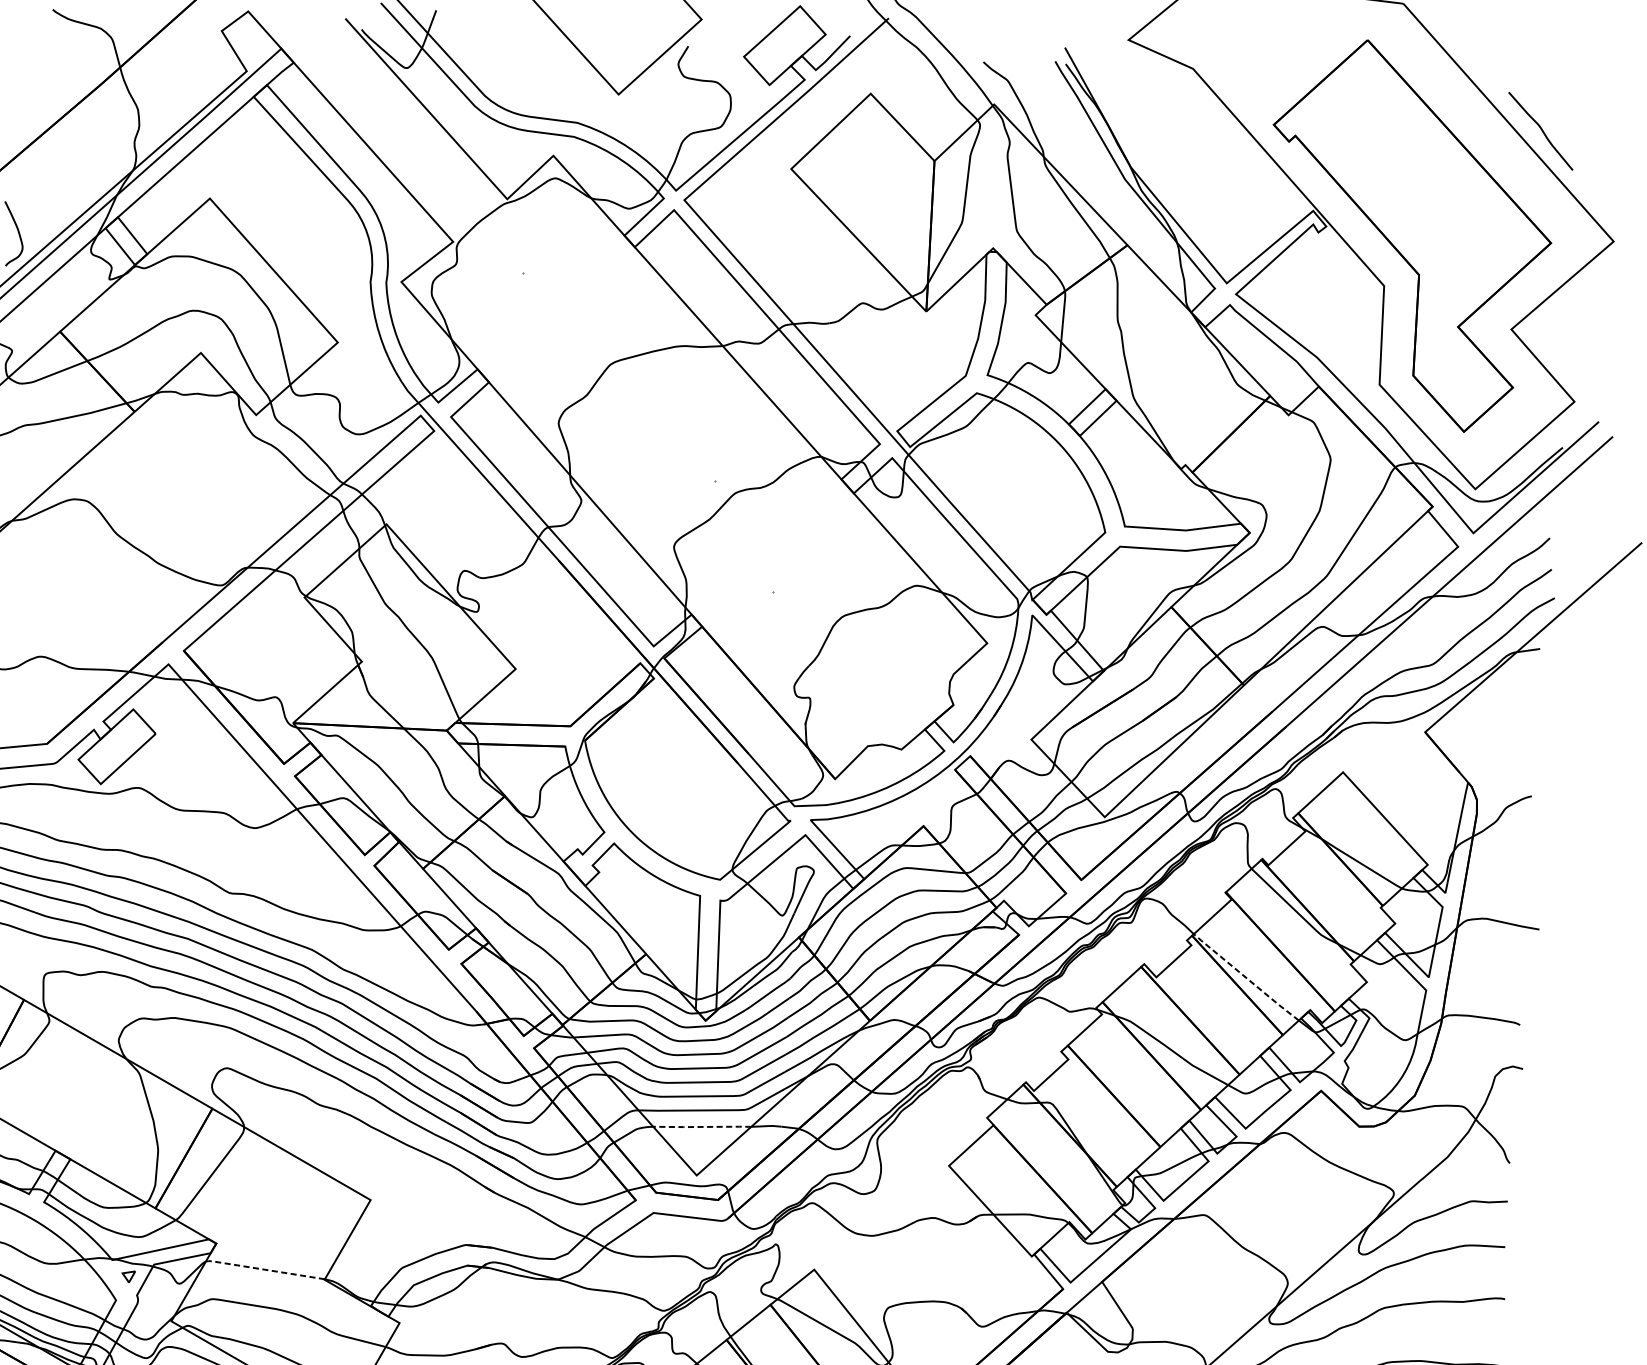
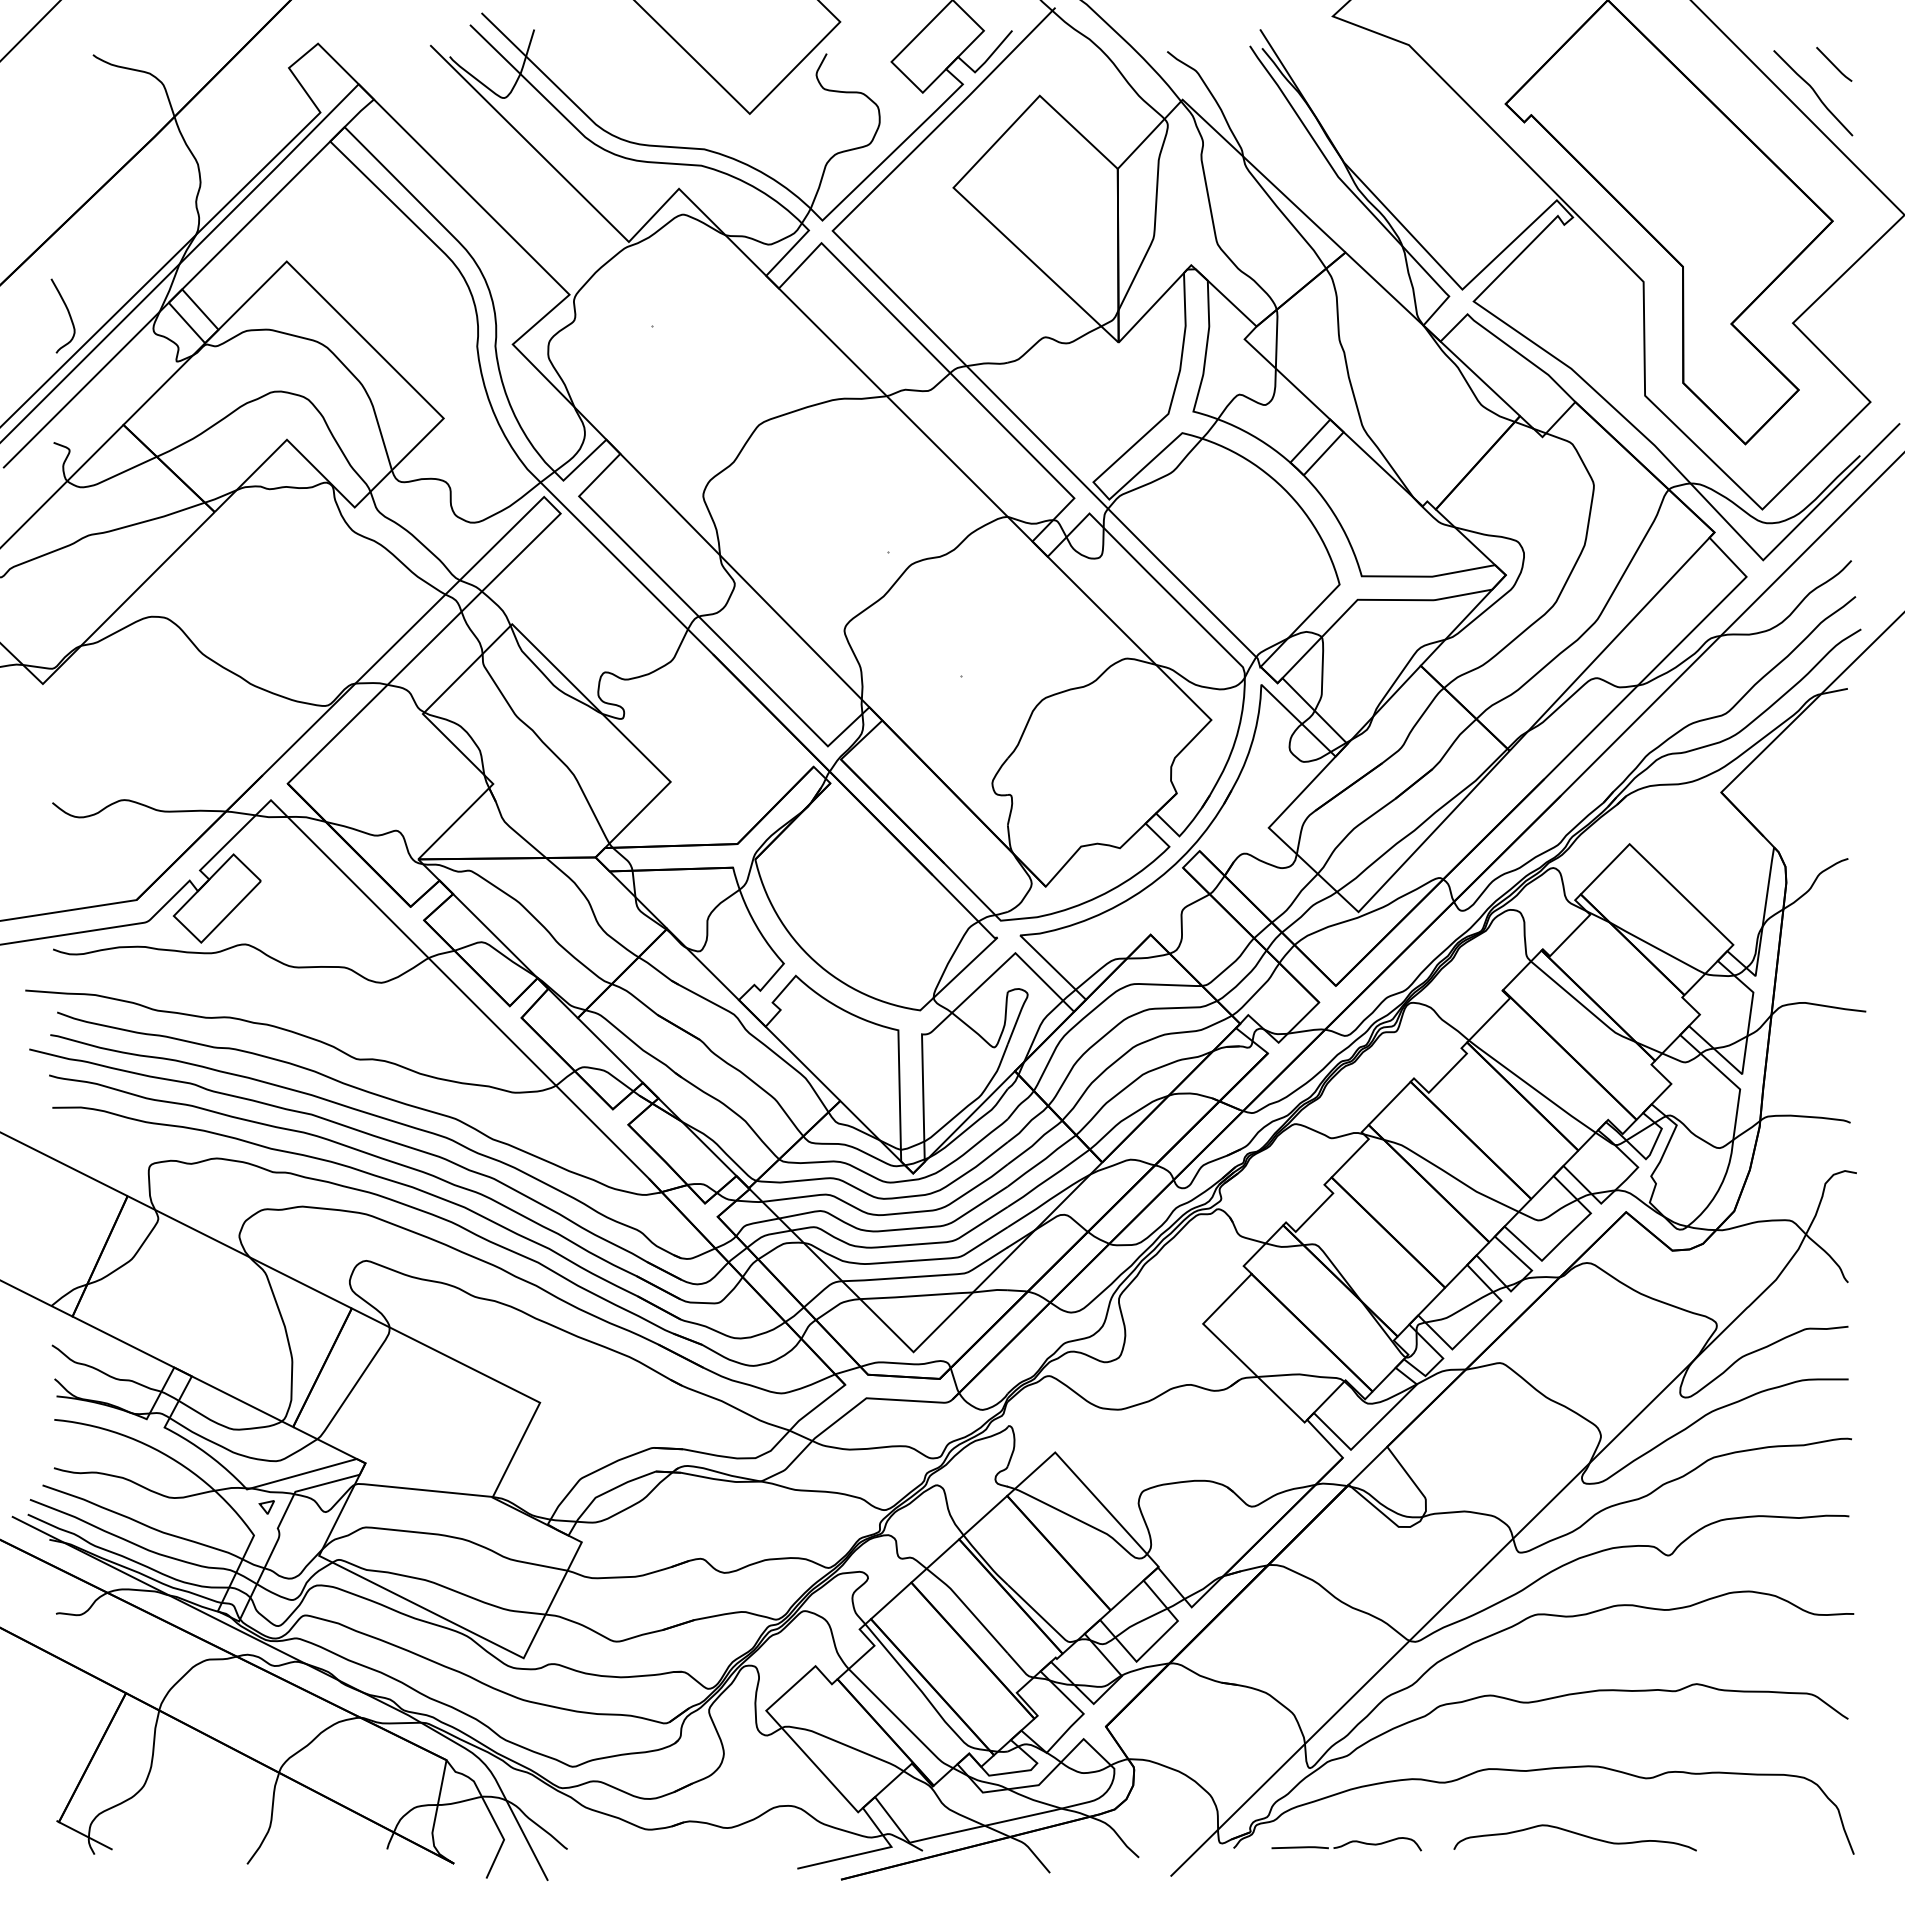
line: (1559, 106) -> (1833, 63), added
line: (1246, 978) -> (1532, 1087), dashed -> solid
line: (702, 1126) -> (916, 1295), dashed -> solid
line: (264, 1270) -> (422, 1490), dashed -> solid

